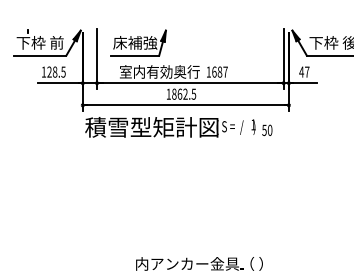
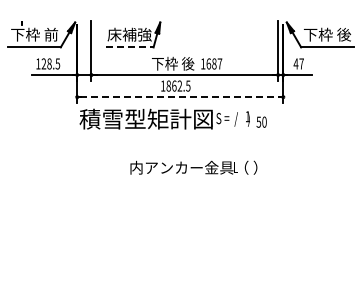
line: (135, 55) -> (129, 47), solid -> dashed
text: (160, 71) -> (154, 63), 室内有効奥行 -> 下枠 後
line: (186, 105) -> (180, 97), solid -> dashed
text: (199, 263) -> (193, 167), moved

